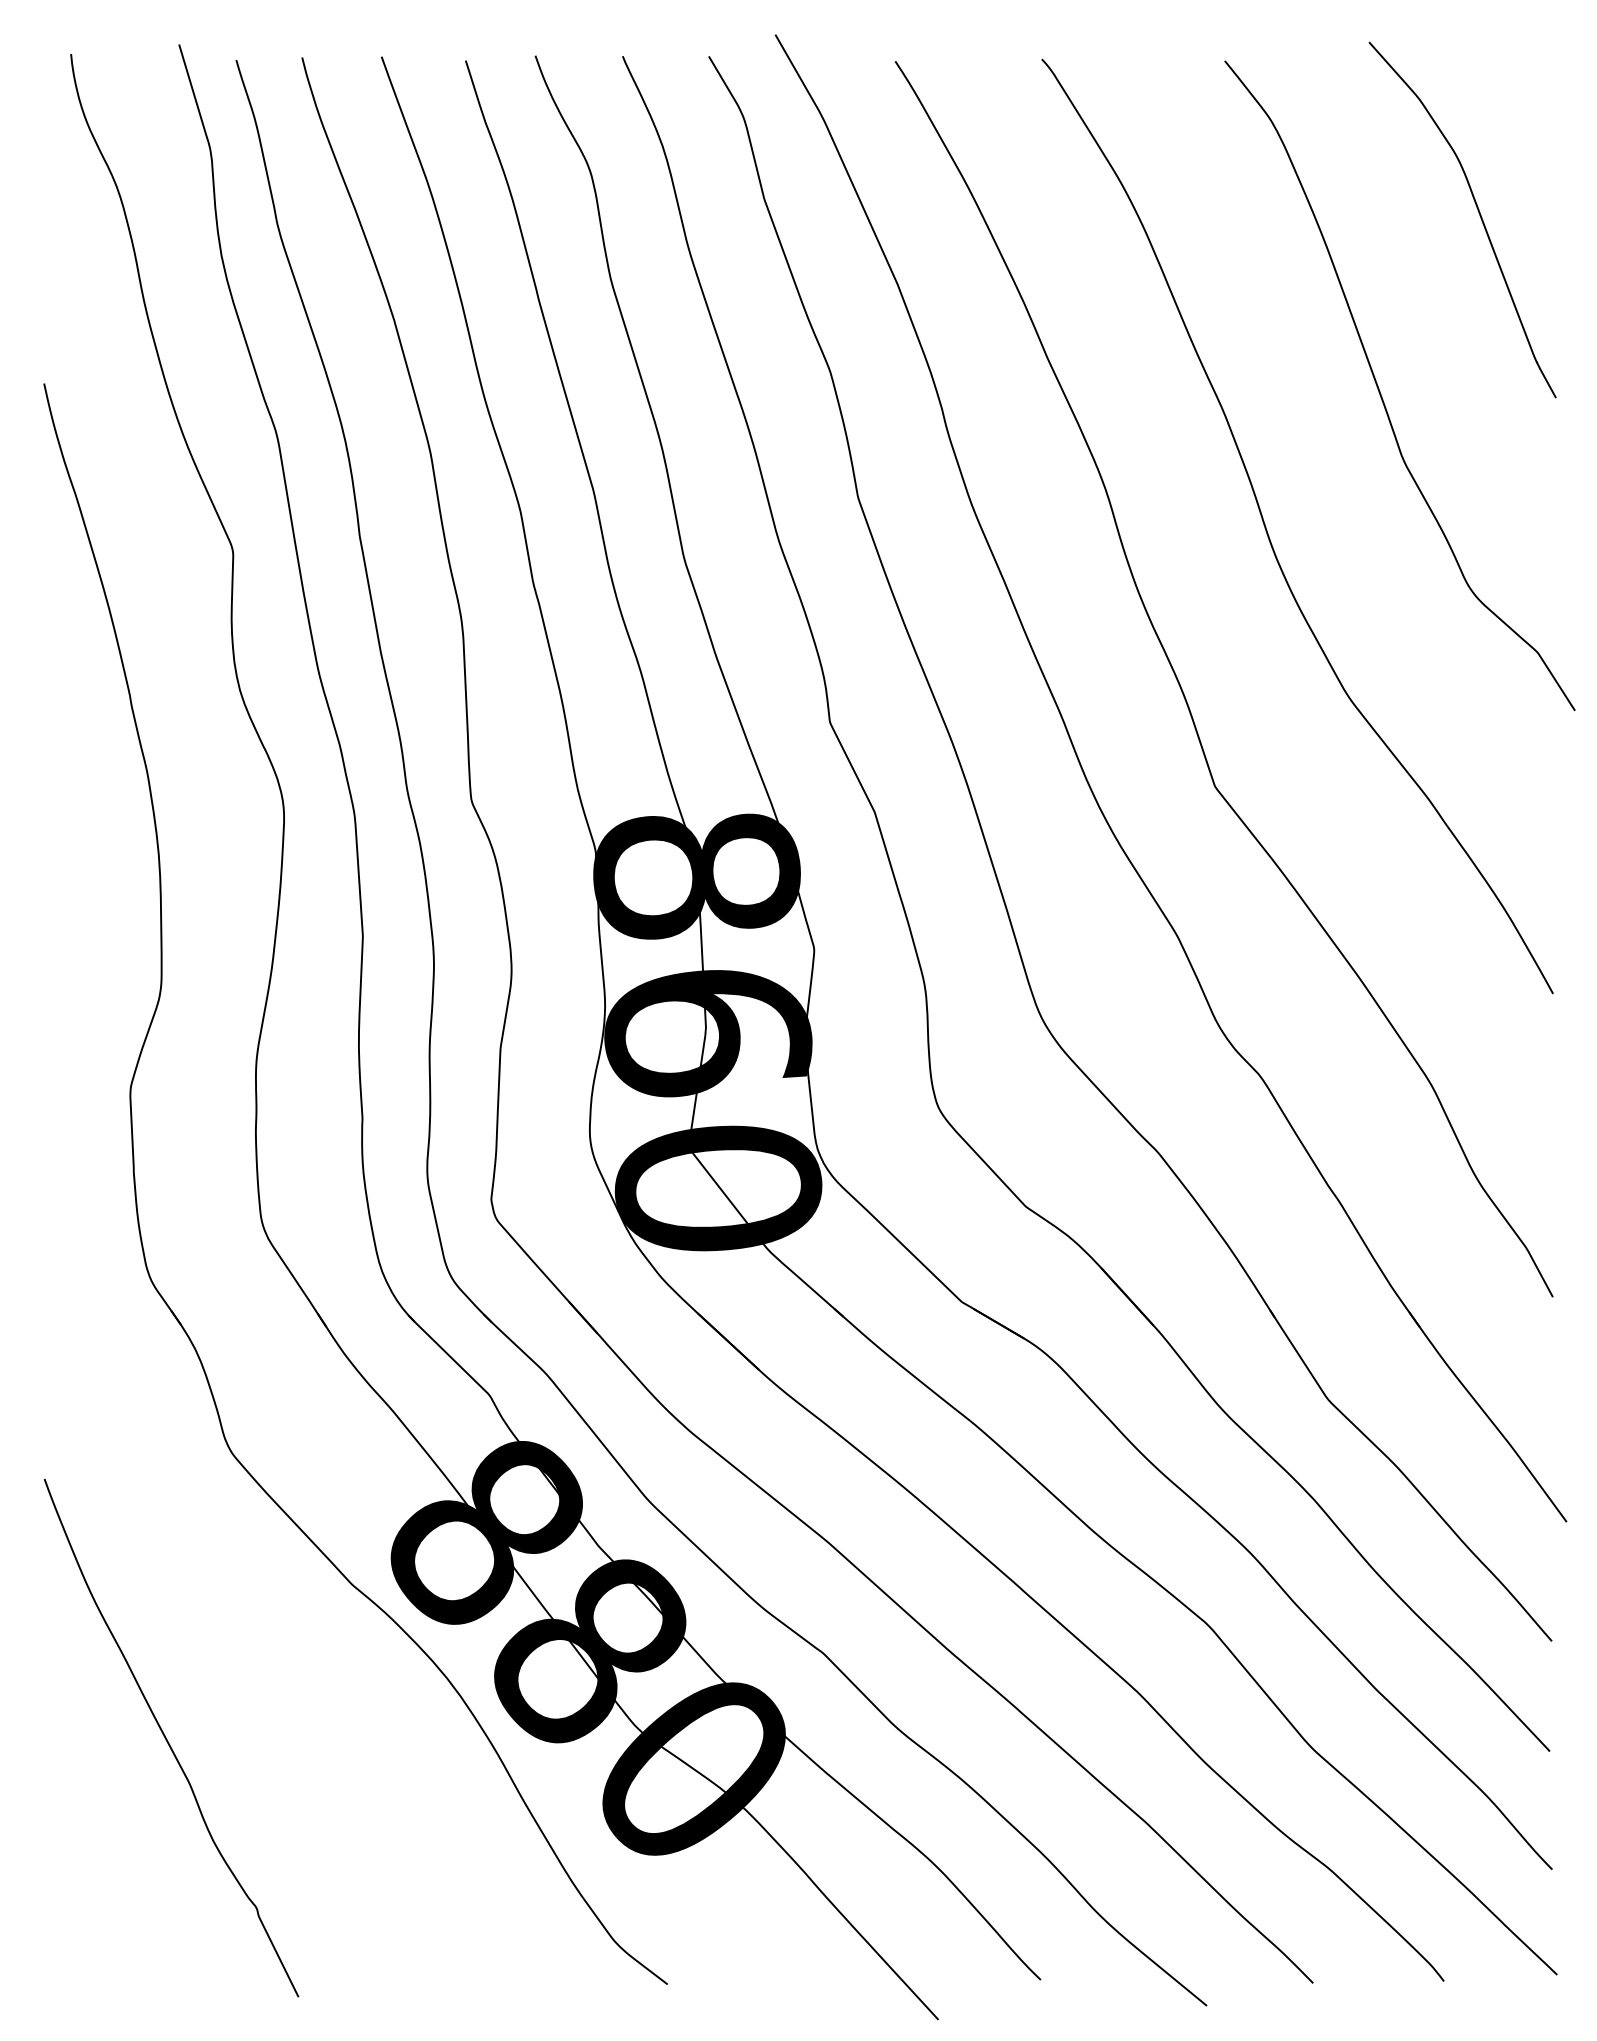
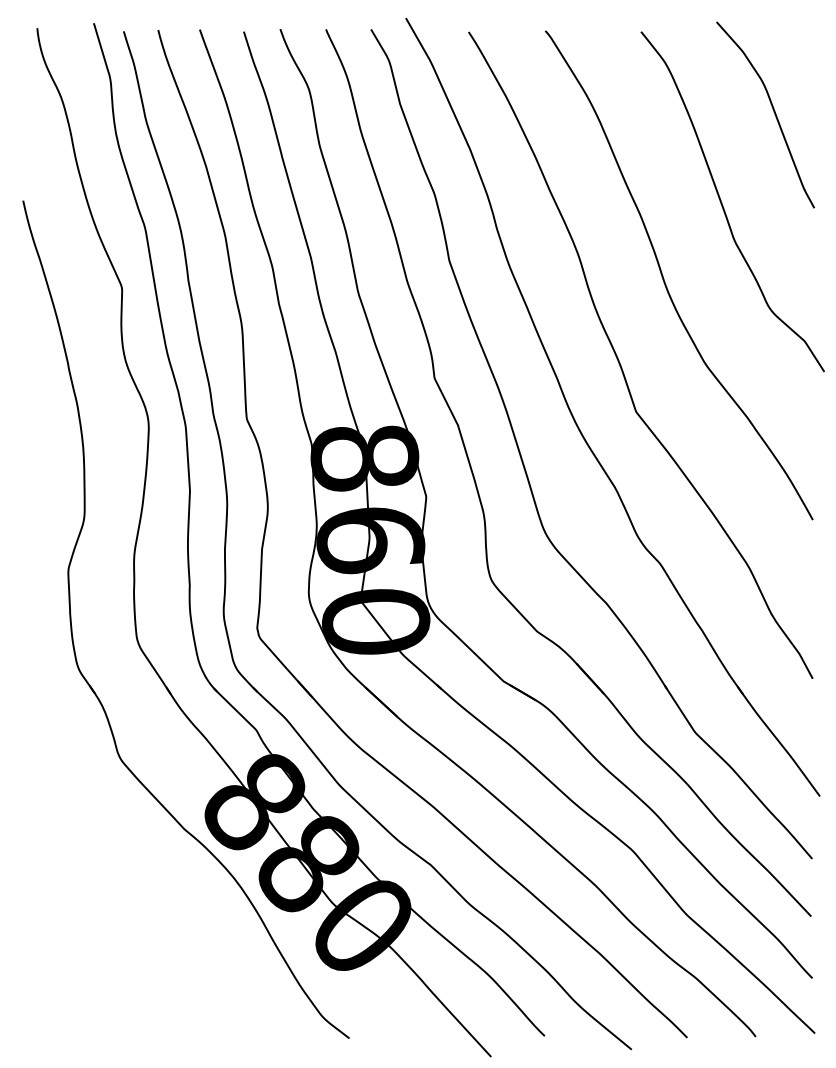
curve: (168, 1739) -> (88, 910), removed

